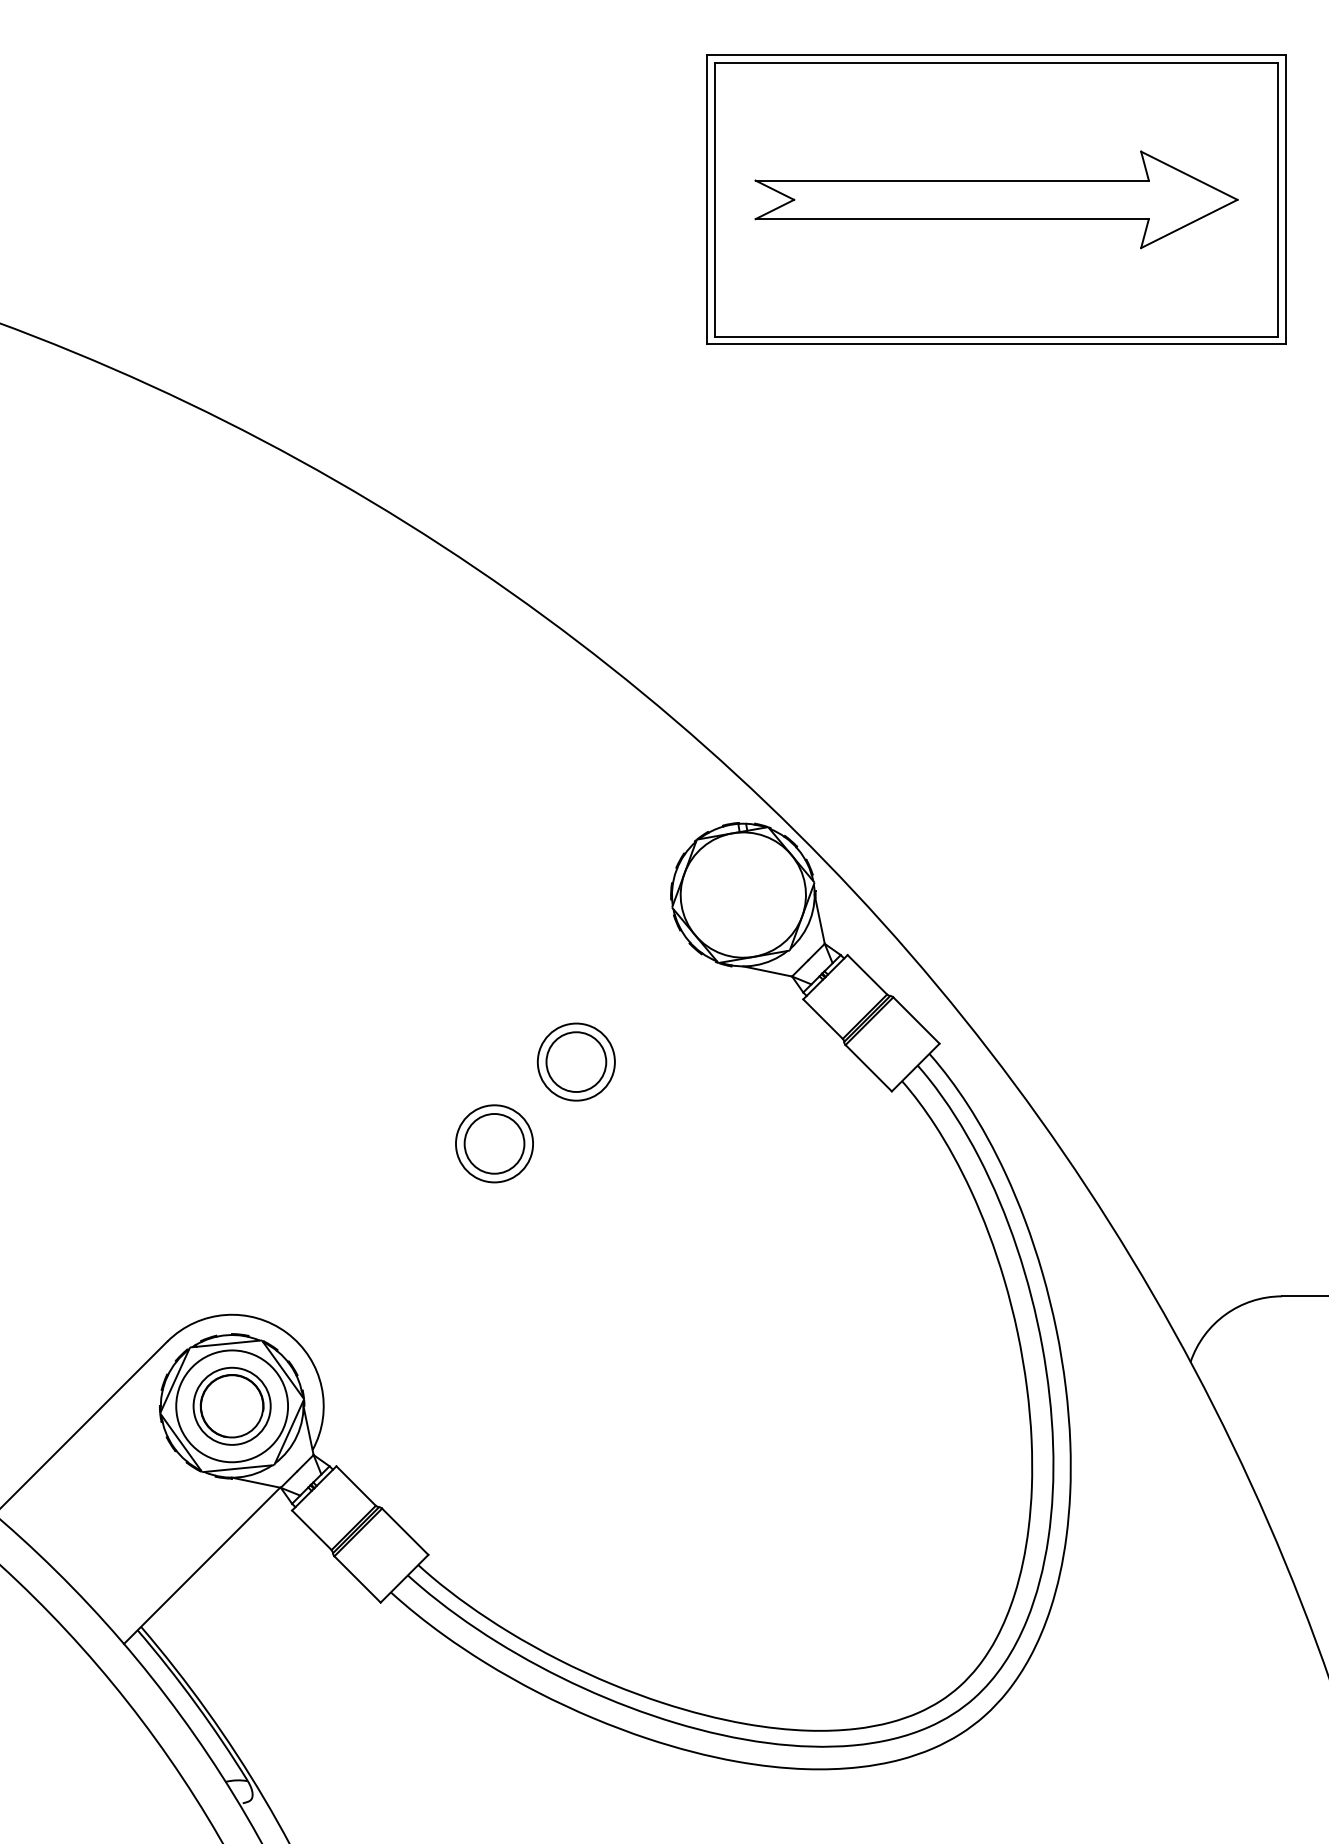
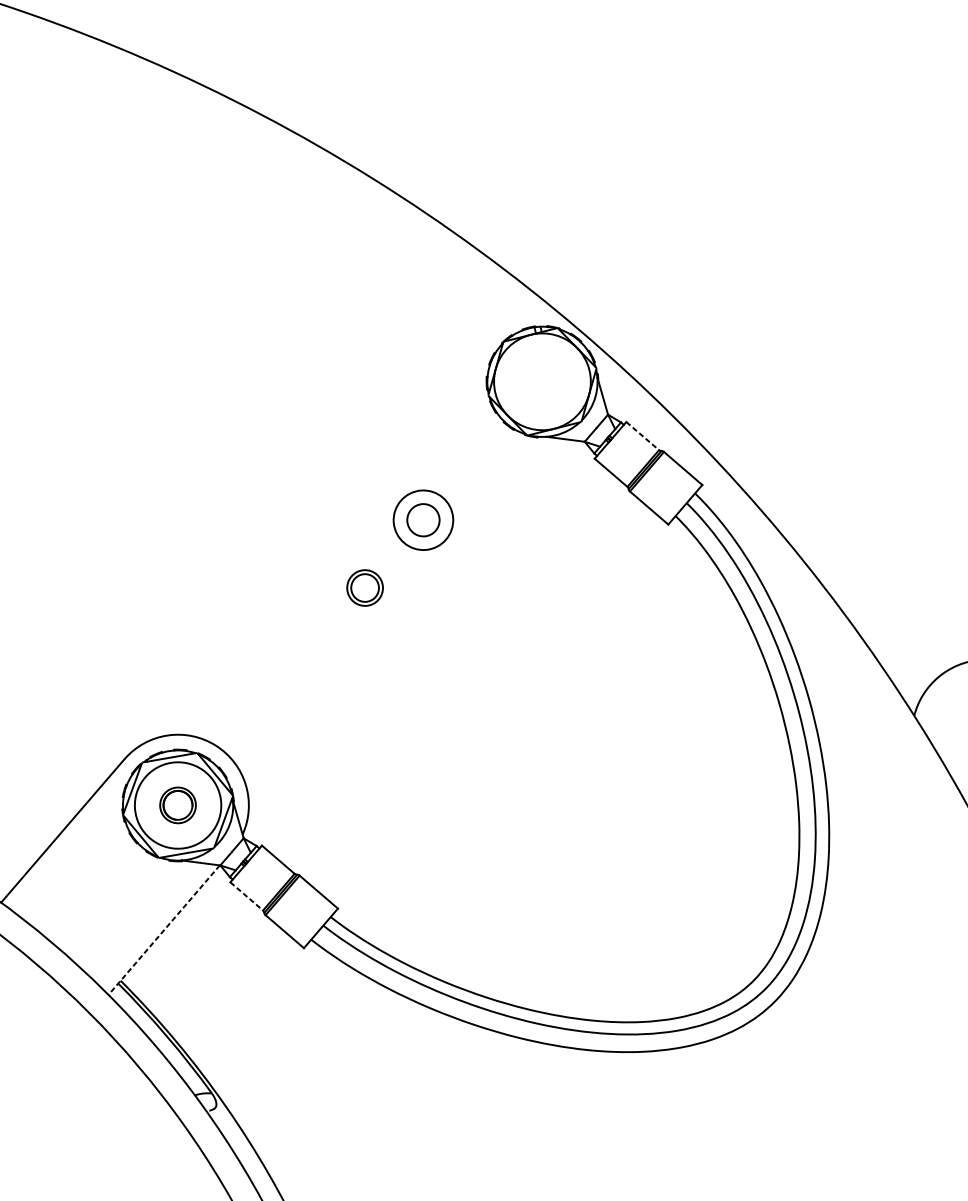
line: (867, 974) -> (642, 435), solid -> dashed
circle: (576, 1062) -> (423, 520), size x0.7
part: (494, 1143) -> (365, 587), size x0.6
part: (231, 1405) -> (177, 804), size x0.6
line: (311, 1530) -> (246, 896), solid -> dashed
line: (202, 1565) -> (164, 929), solid -> dashed

